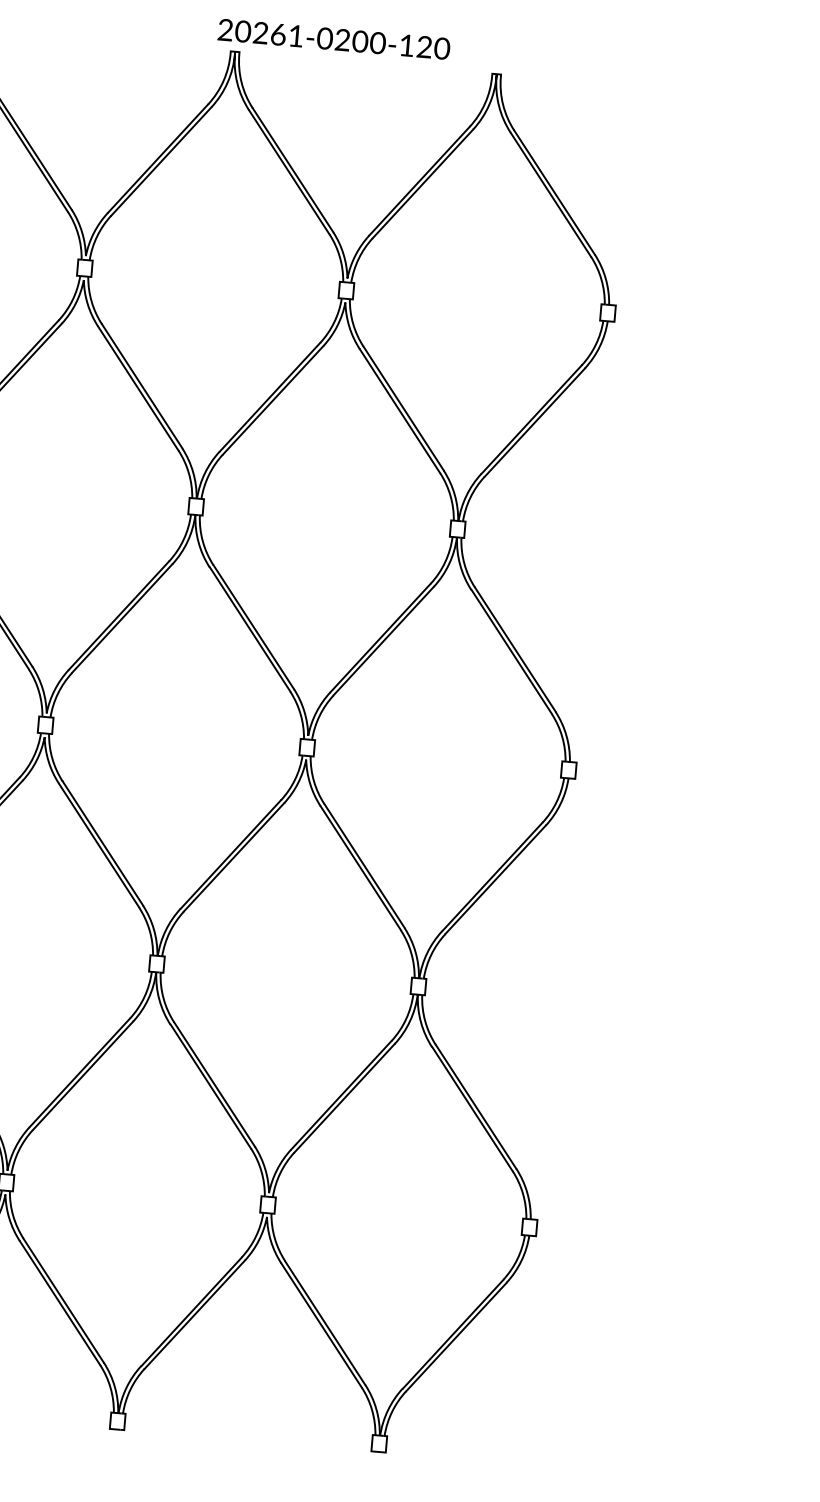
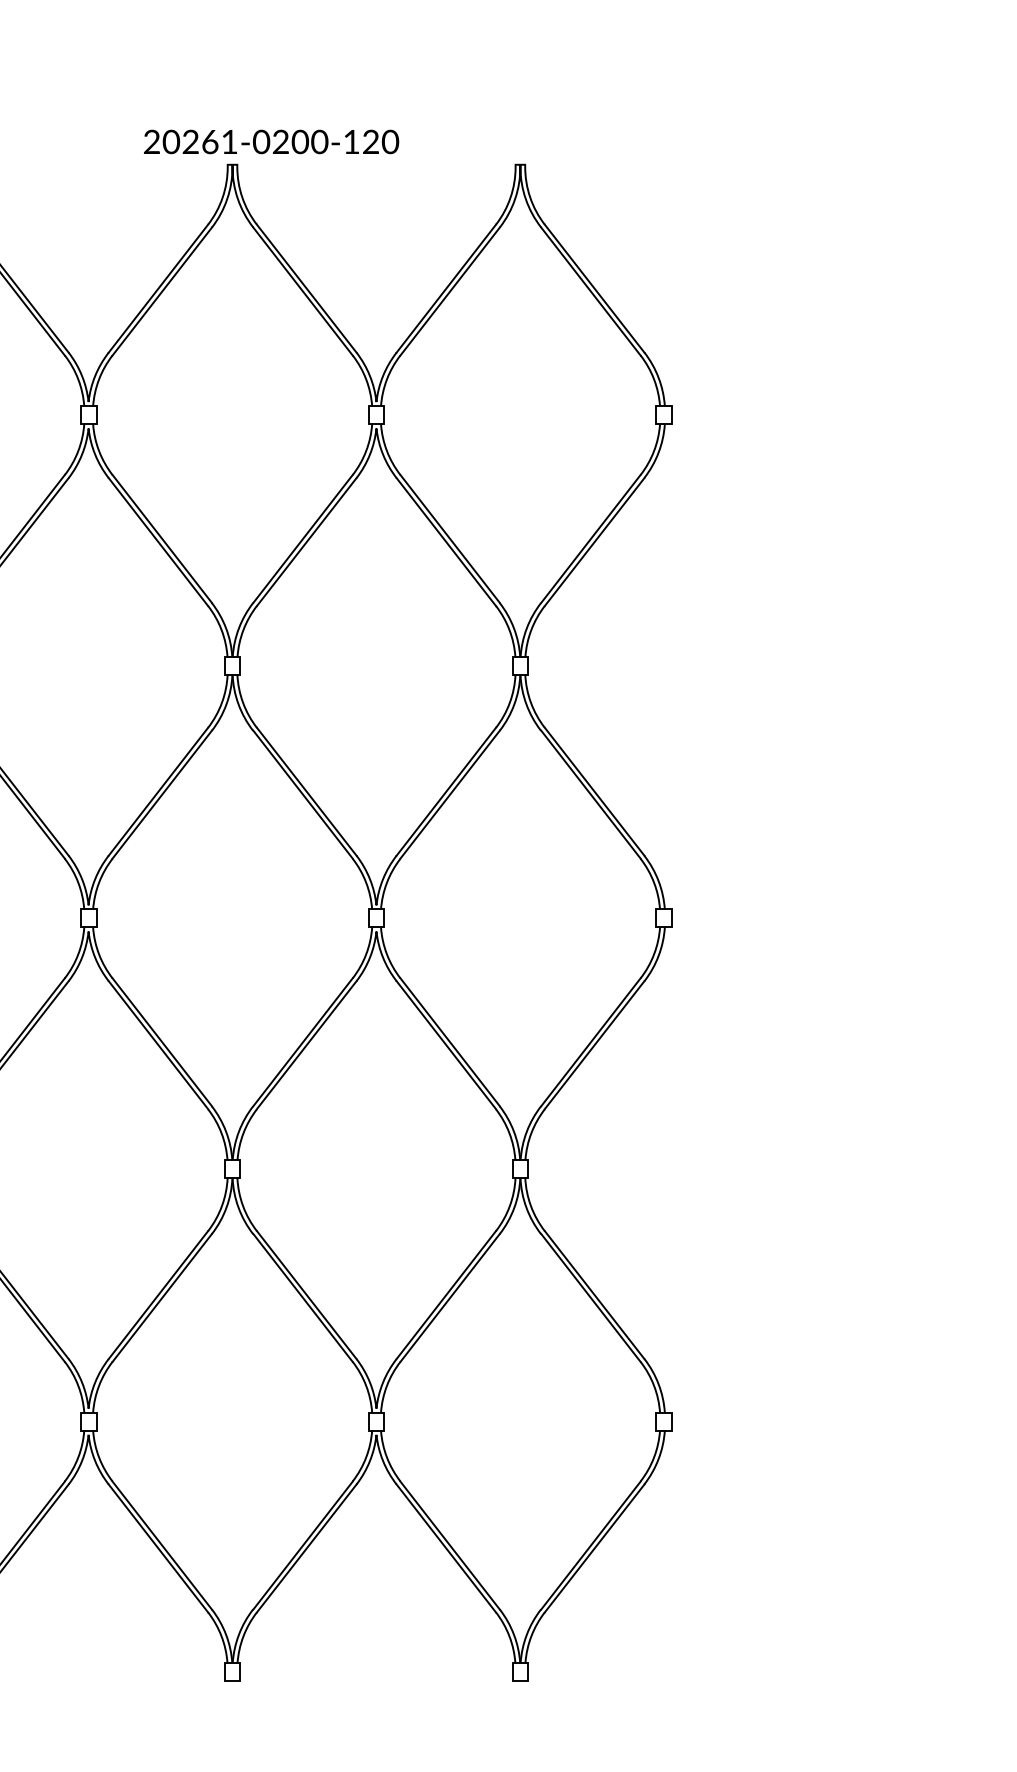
text: (334, 38) -> (271, 141), moved

